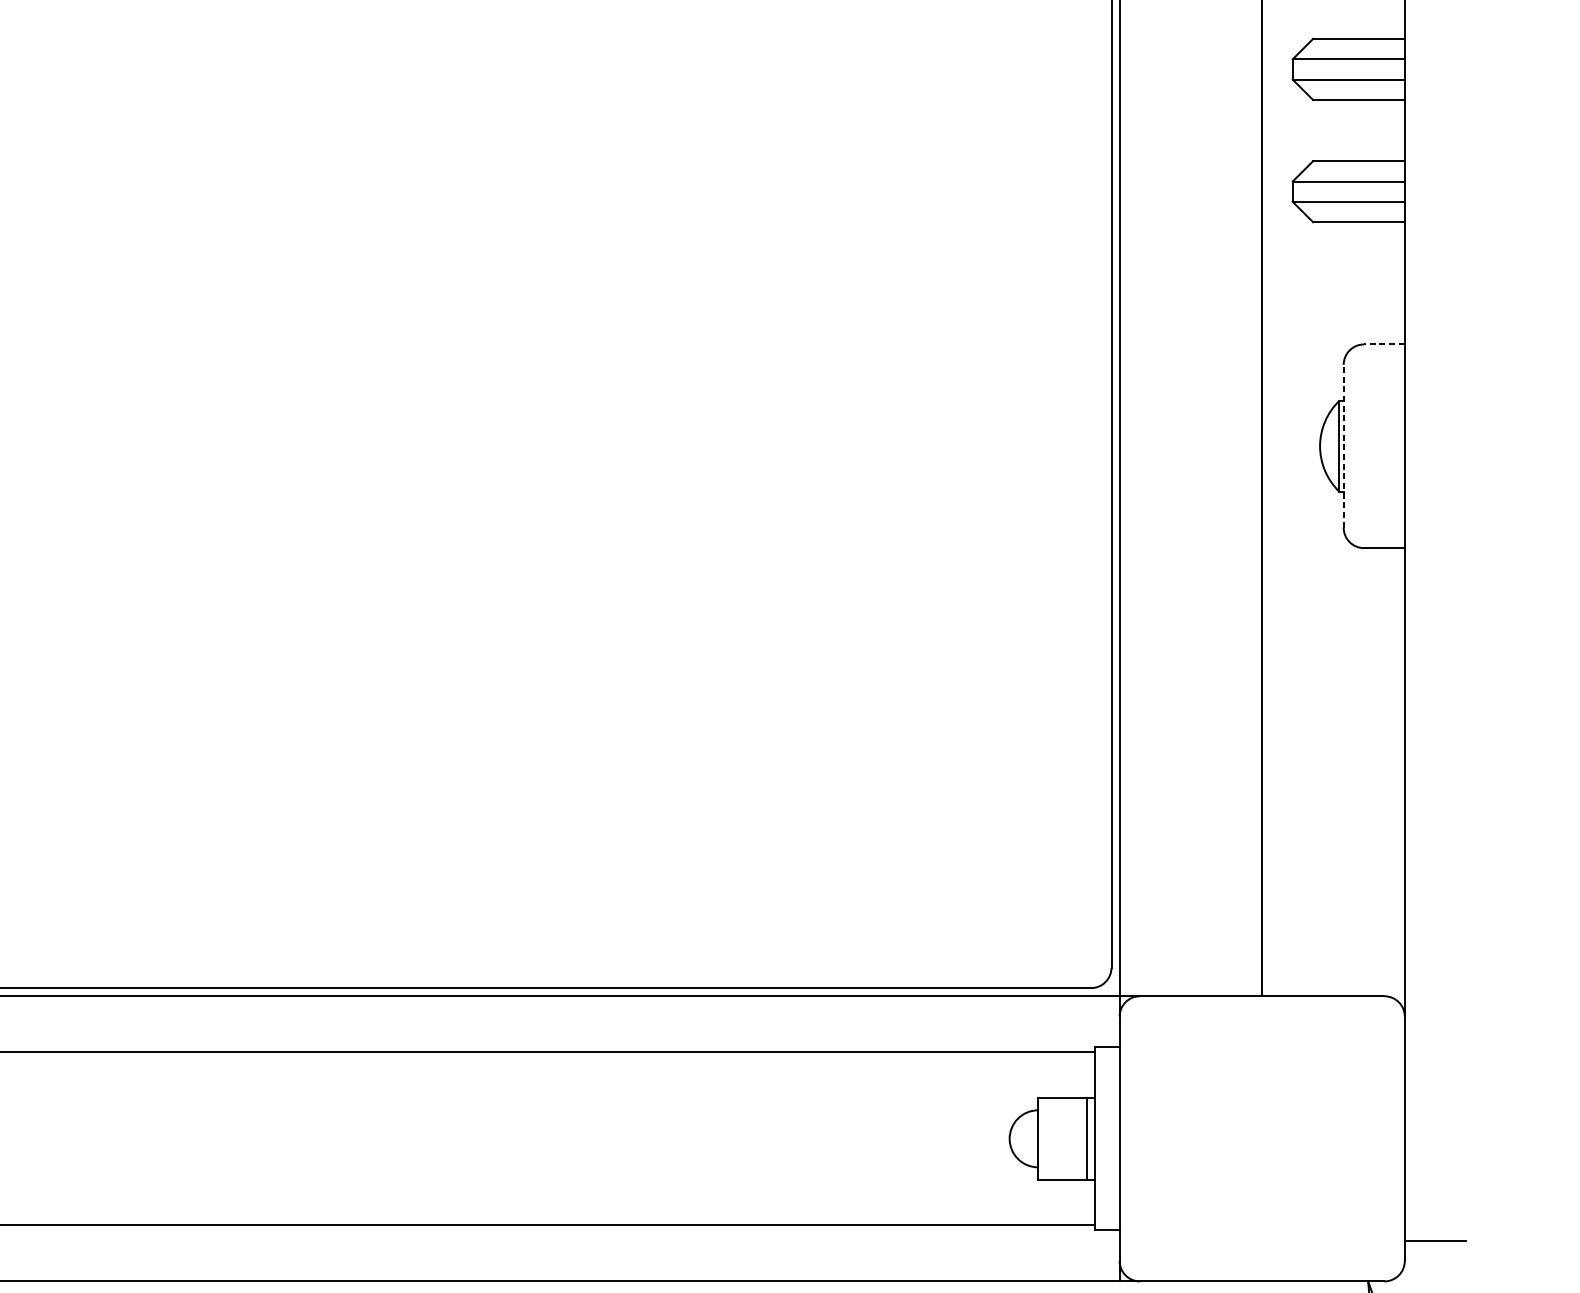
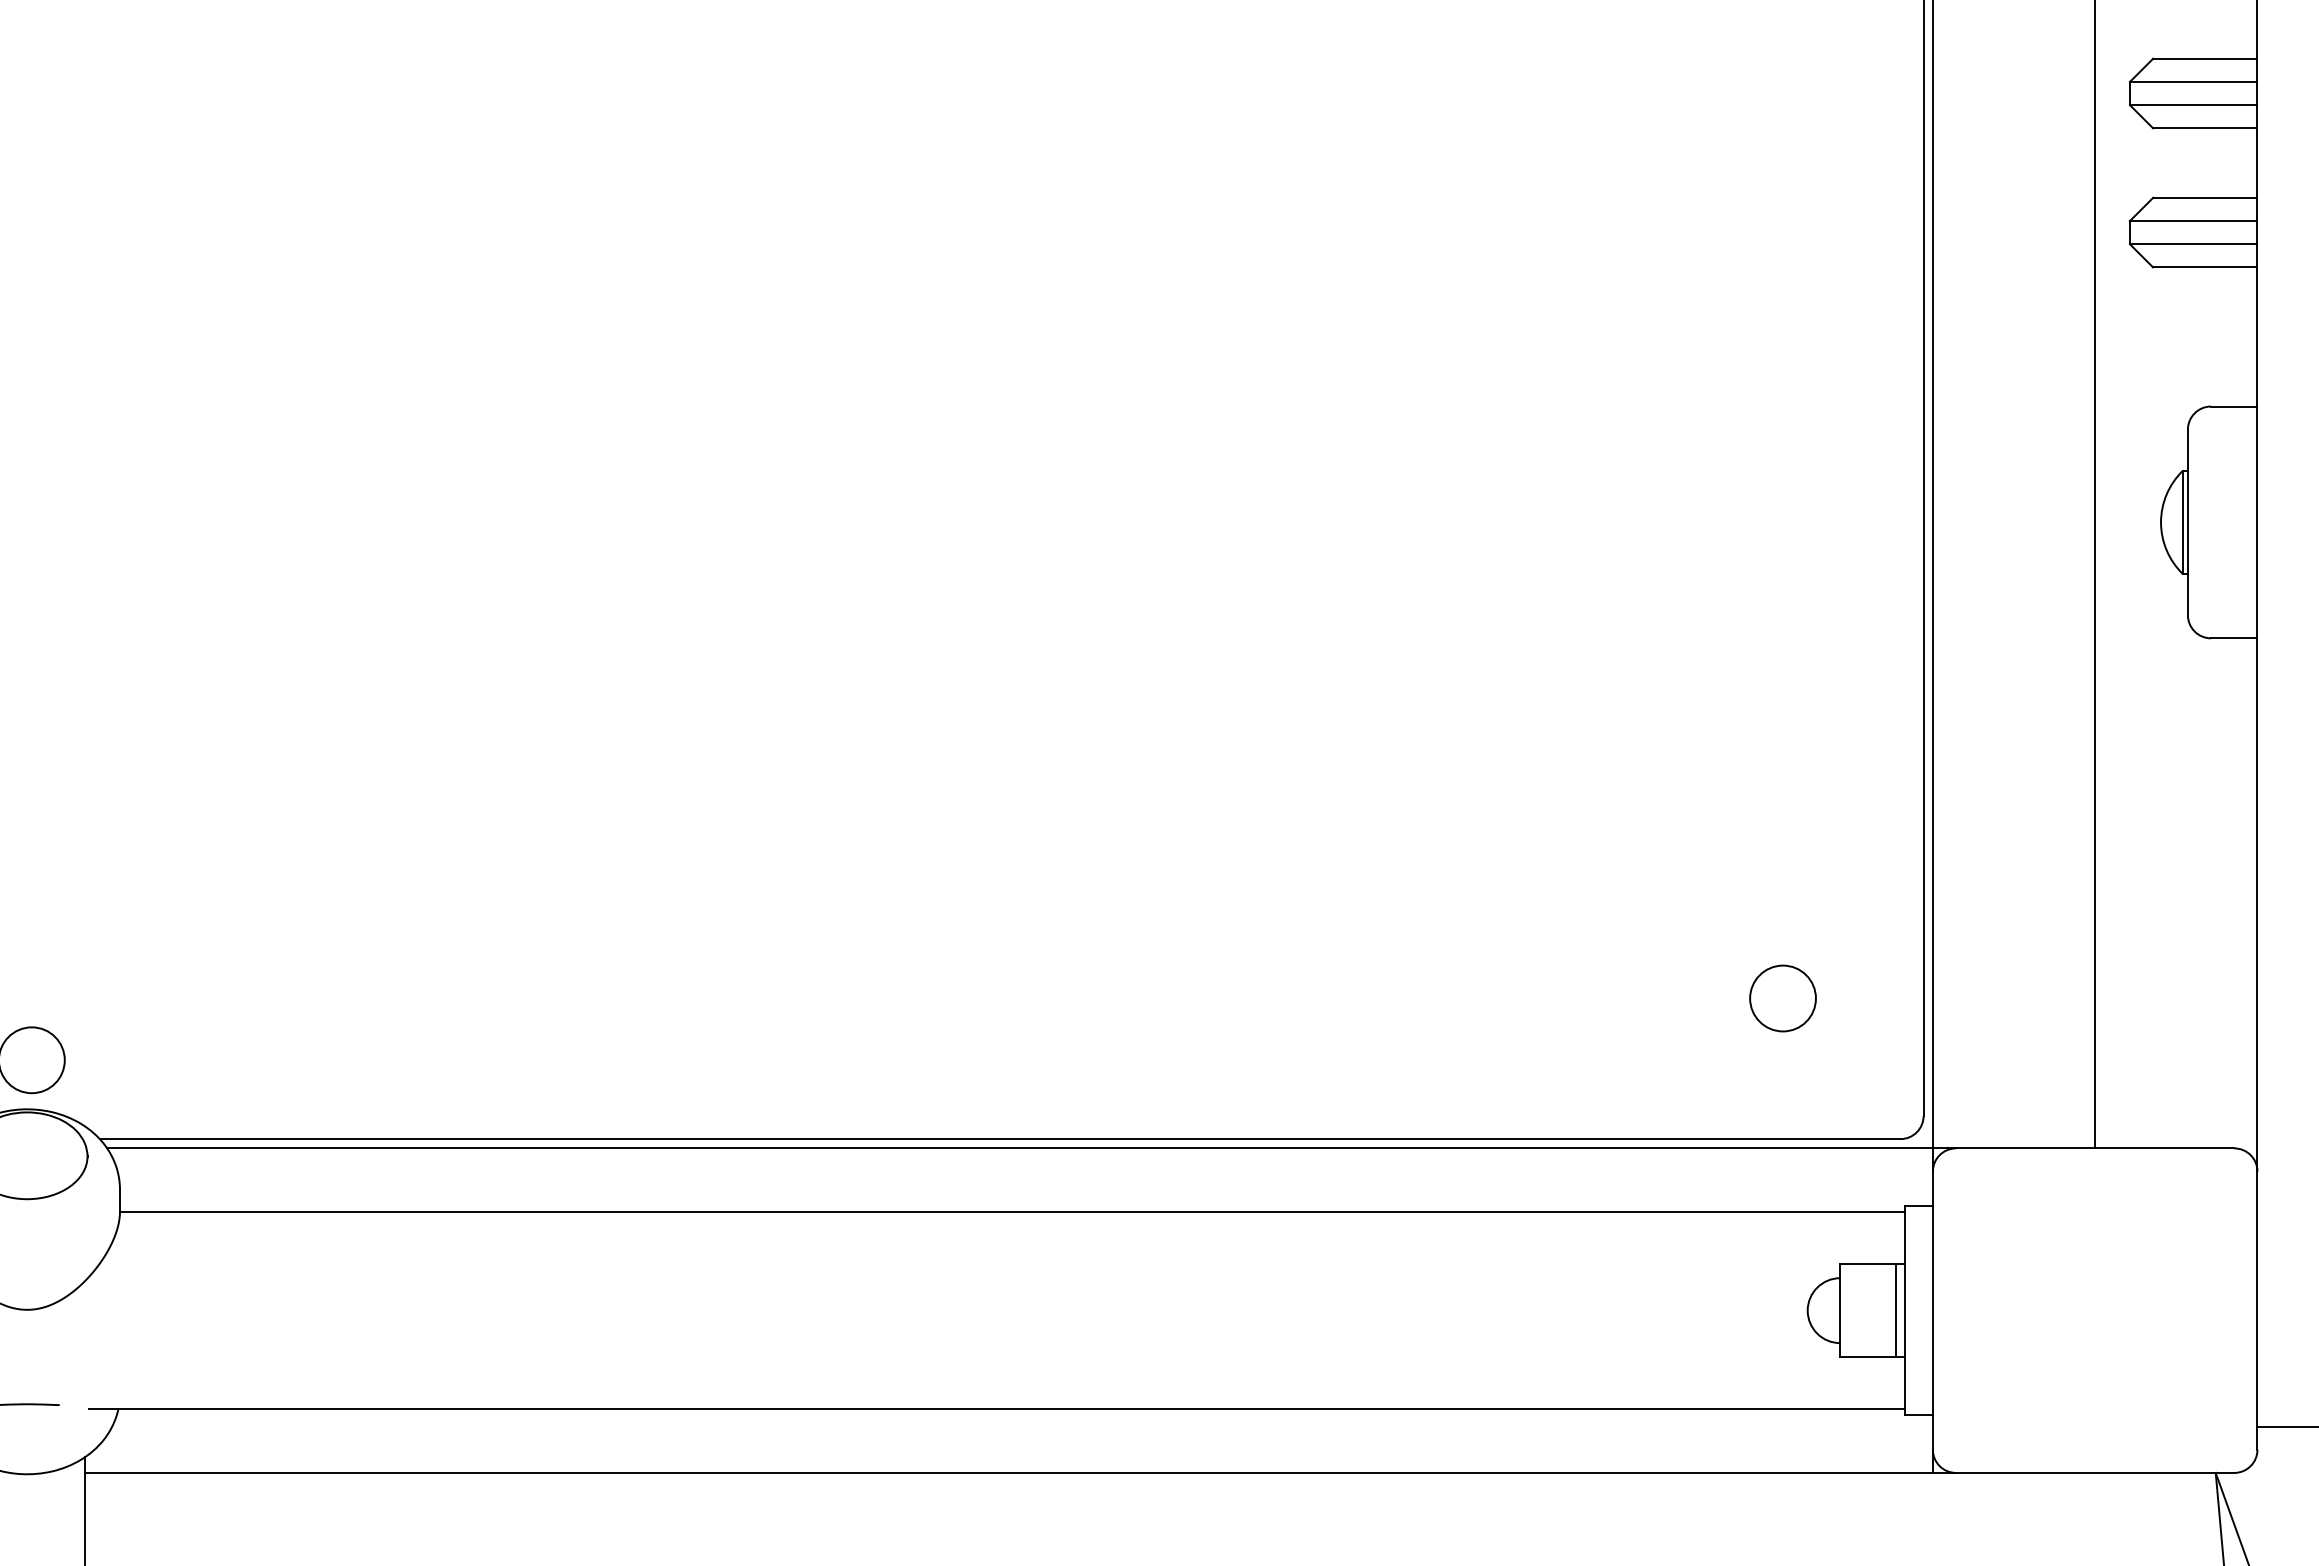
line: (1383, 344) -> (2233, 406), dashed -> solid
line: (1343, 446) -> (2187, 522), dashed -> solid
circle: (987, 864) -> (1782, 998), added

